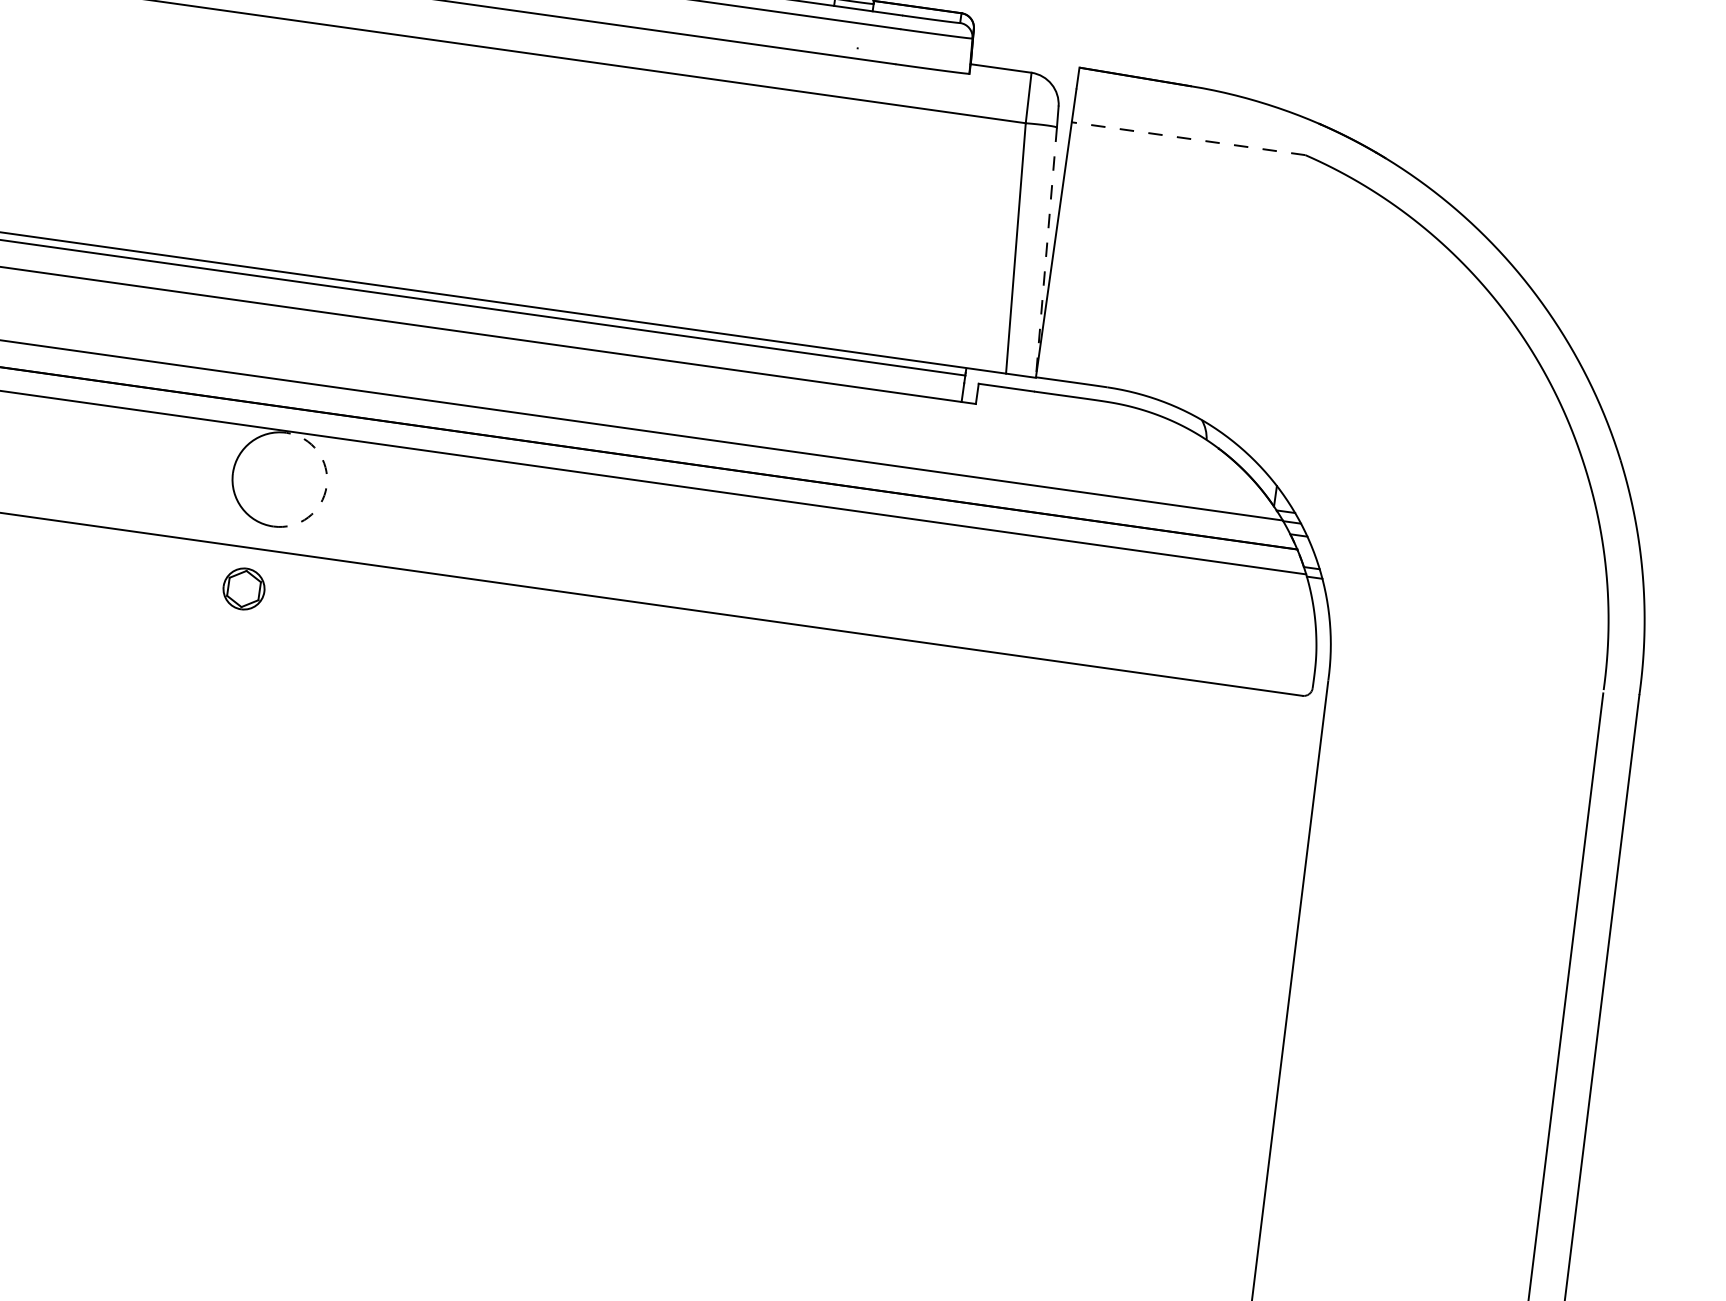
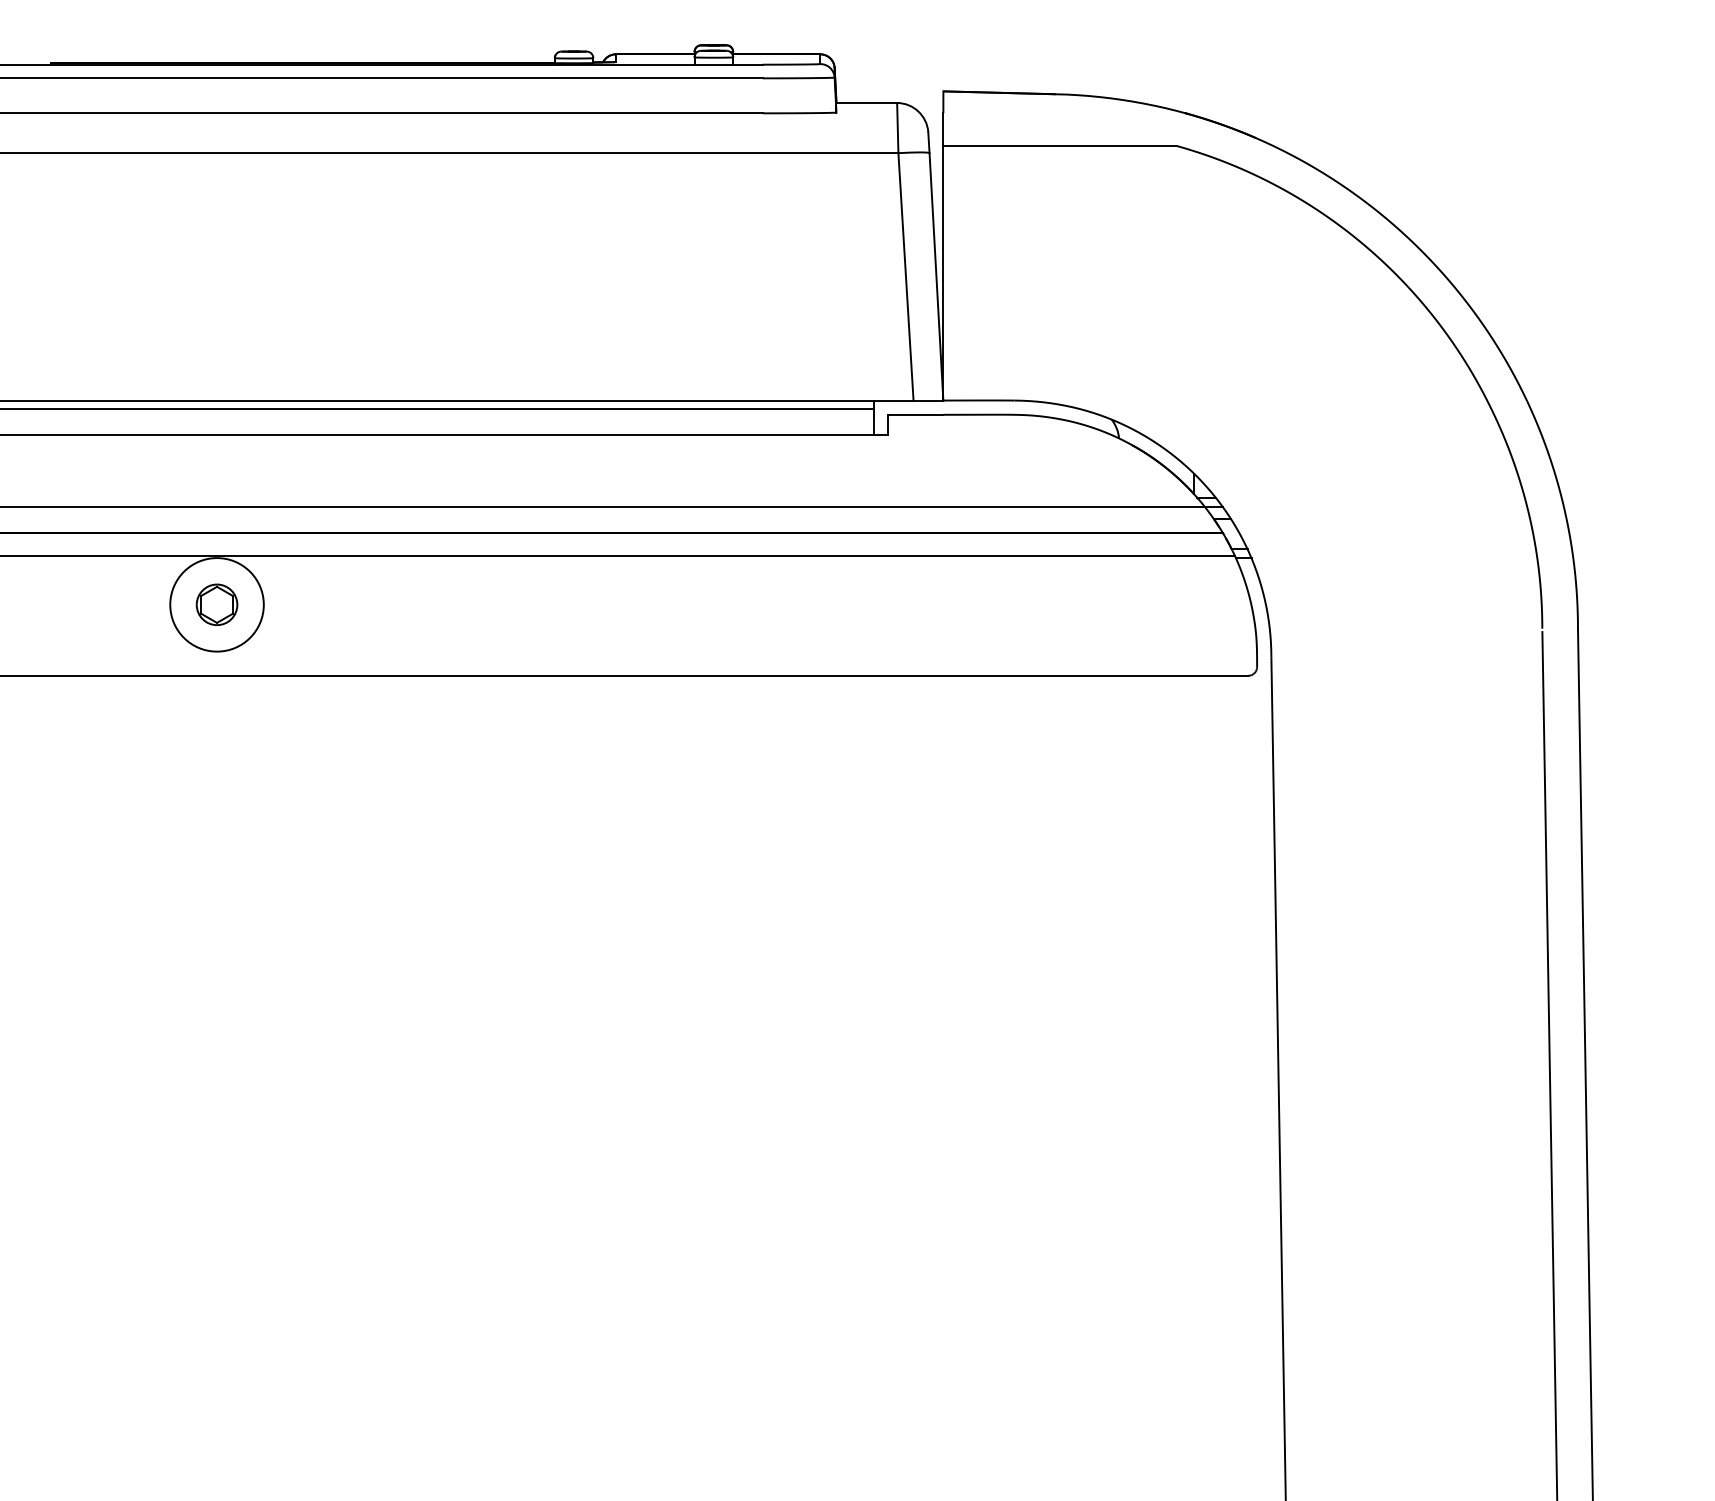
line: (1189, 138) -> (1060, 145), dashed -> solid
line: (1046, 253) -> (936, 277), dashed -> solid
arc: (326, 485) -> (263, 604), dashed -> solid
part: (243, 588) -> (216, 604), moved

